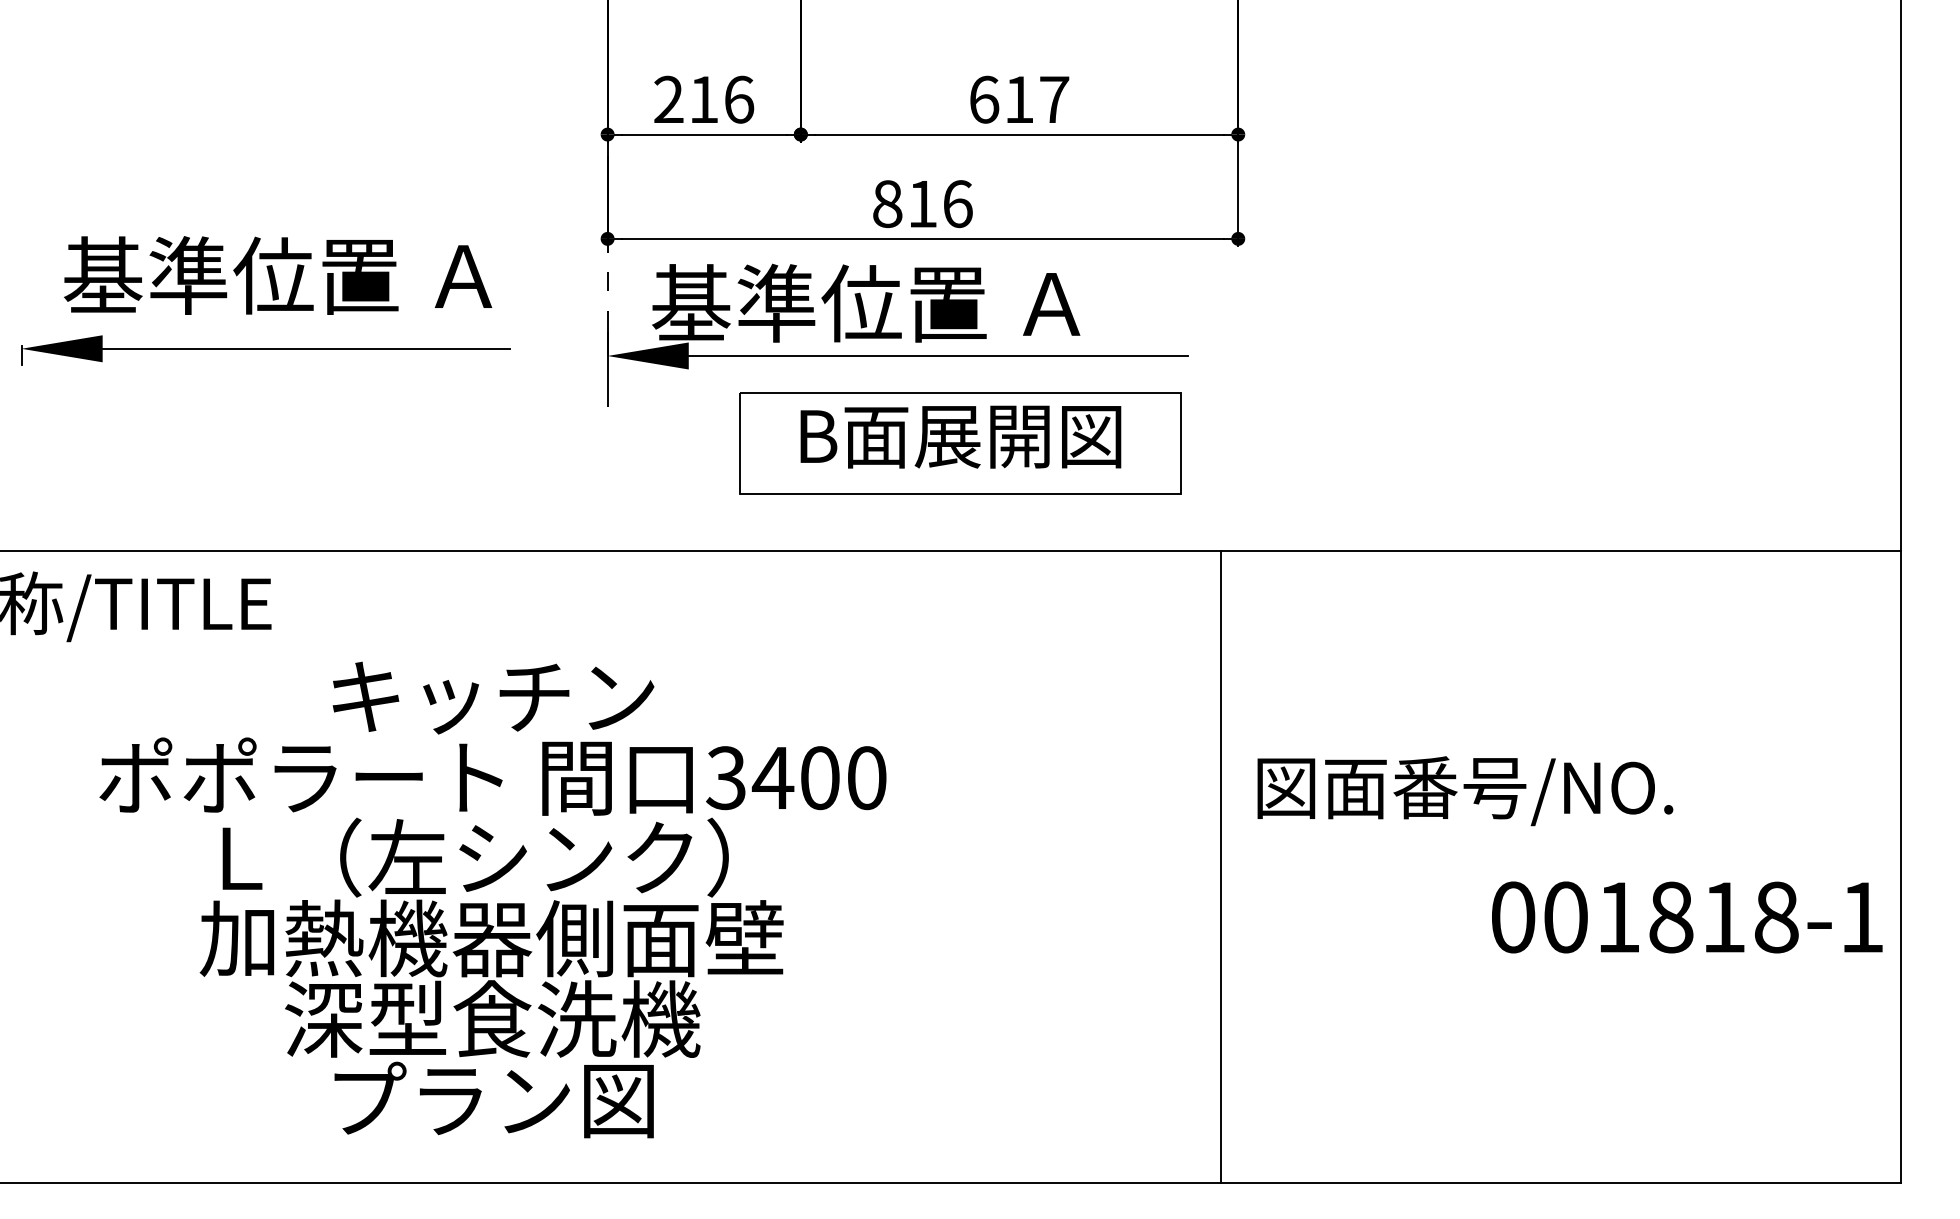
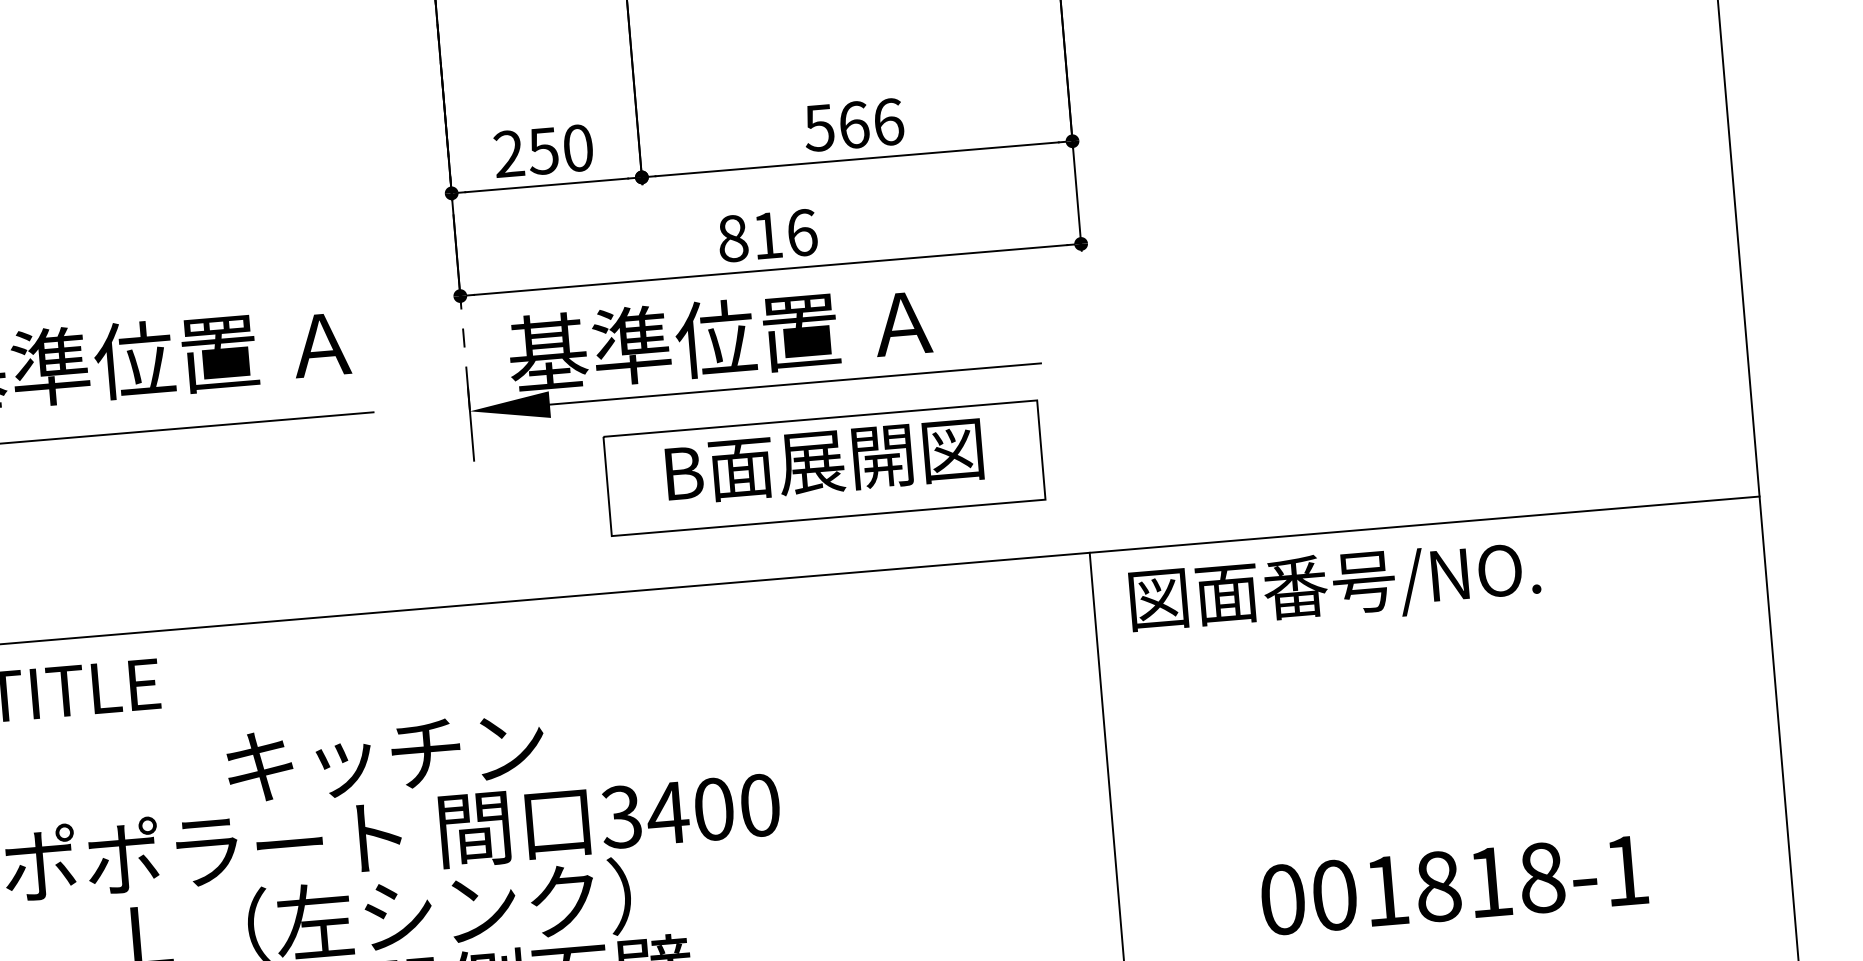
text: (721, 99) -> (560, 149), 216 -> 250
text: (1018, 99) -> (853, 124), 617 -> 566
text: (1465, 791) -> (1335, 588), moved
text: (1687, 917) -> (1454, 885), moved

